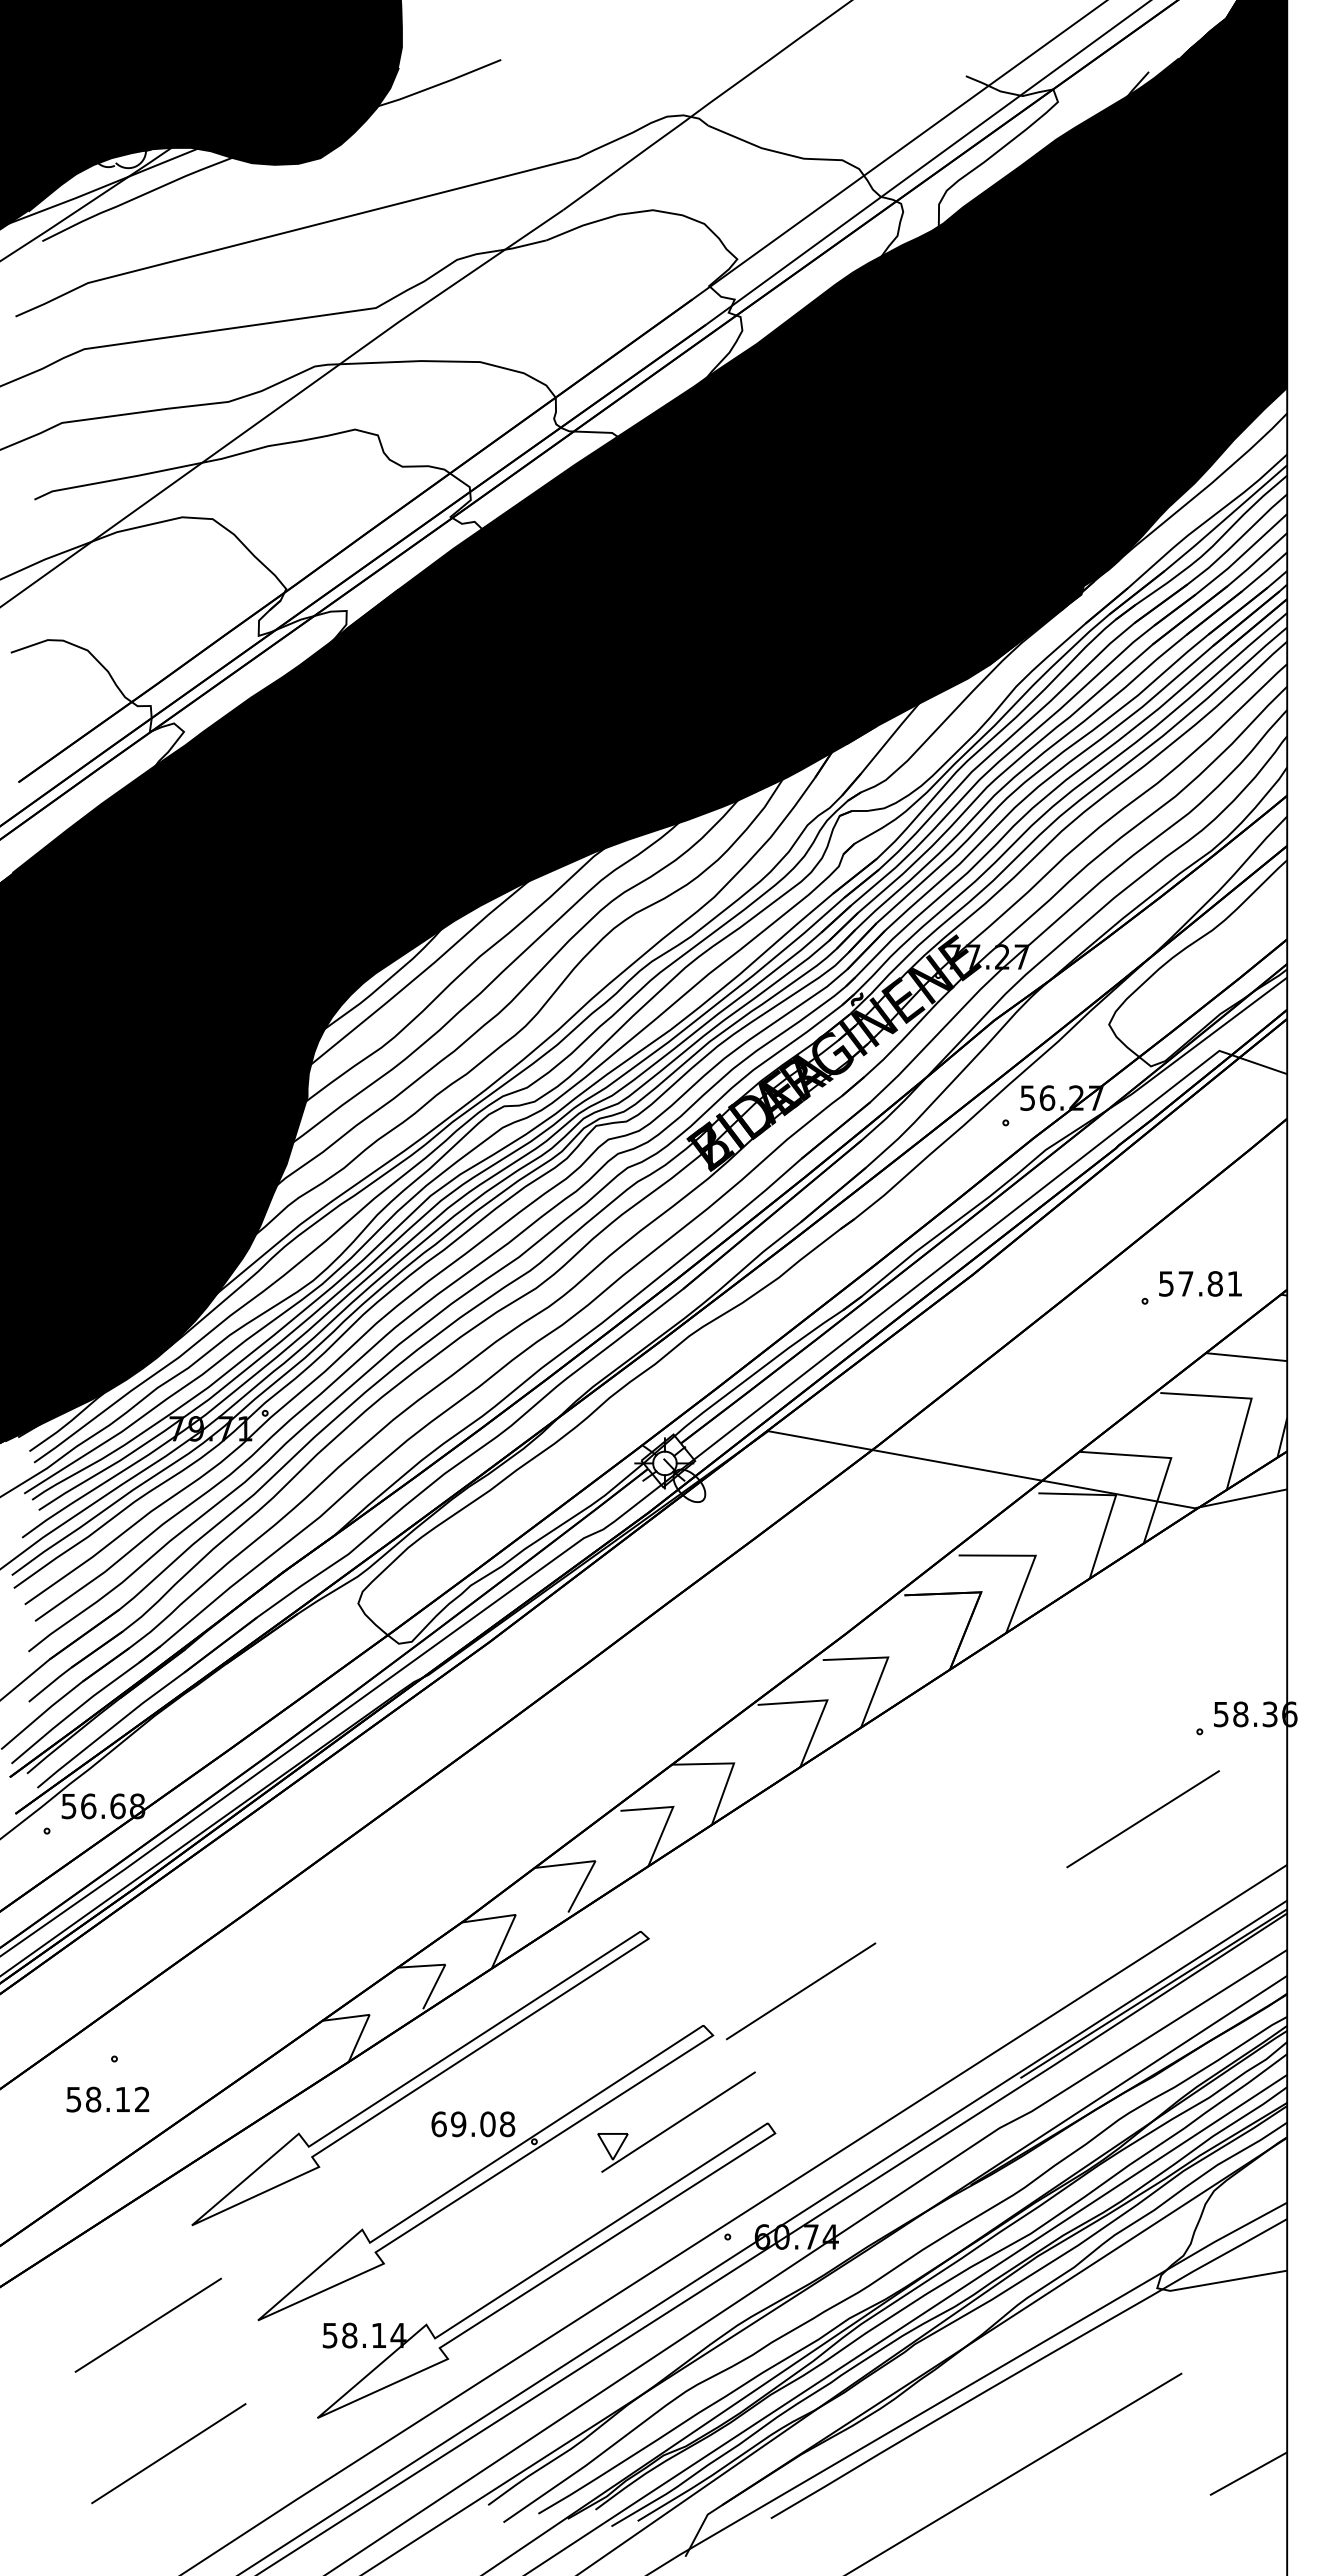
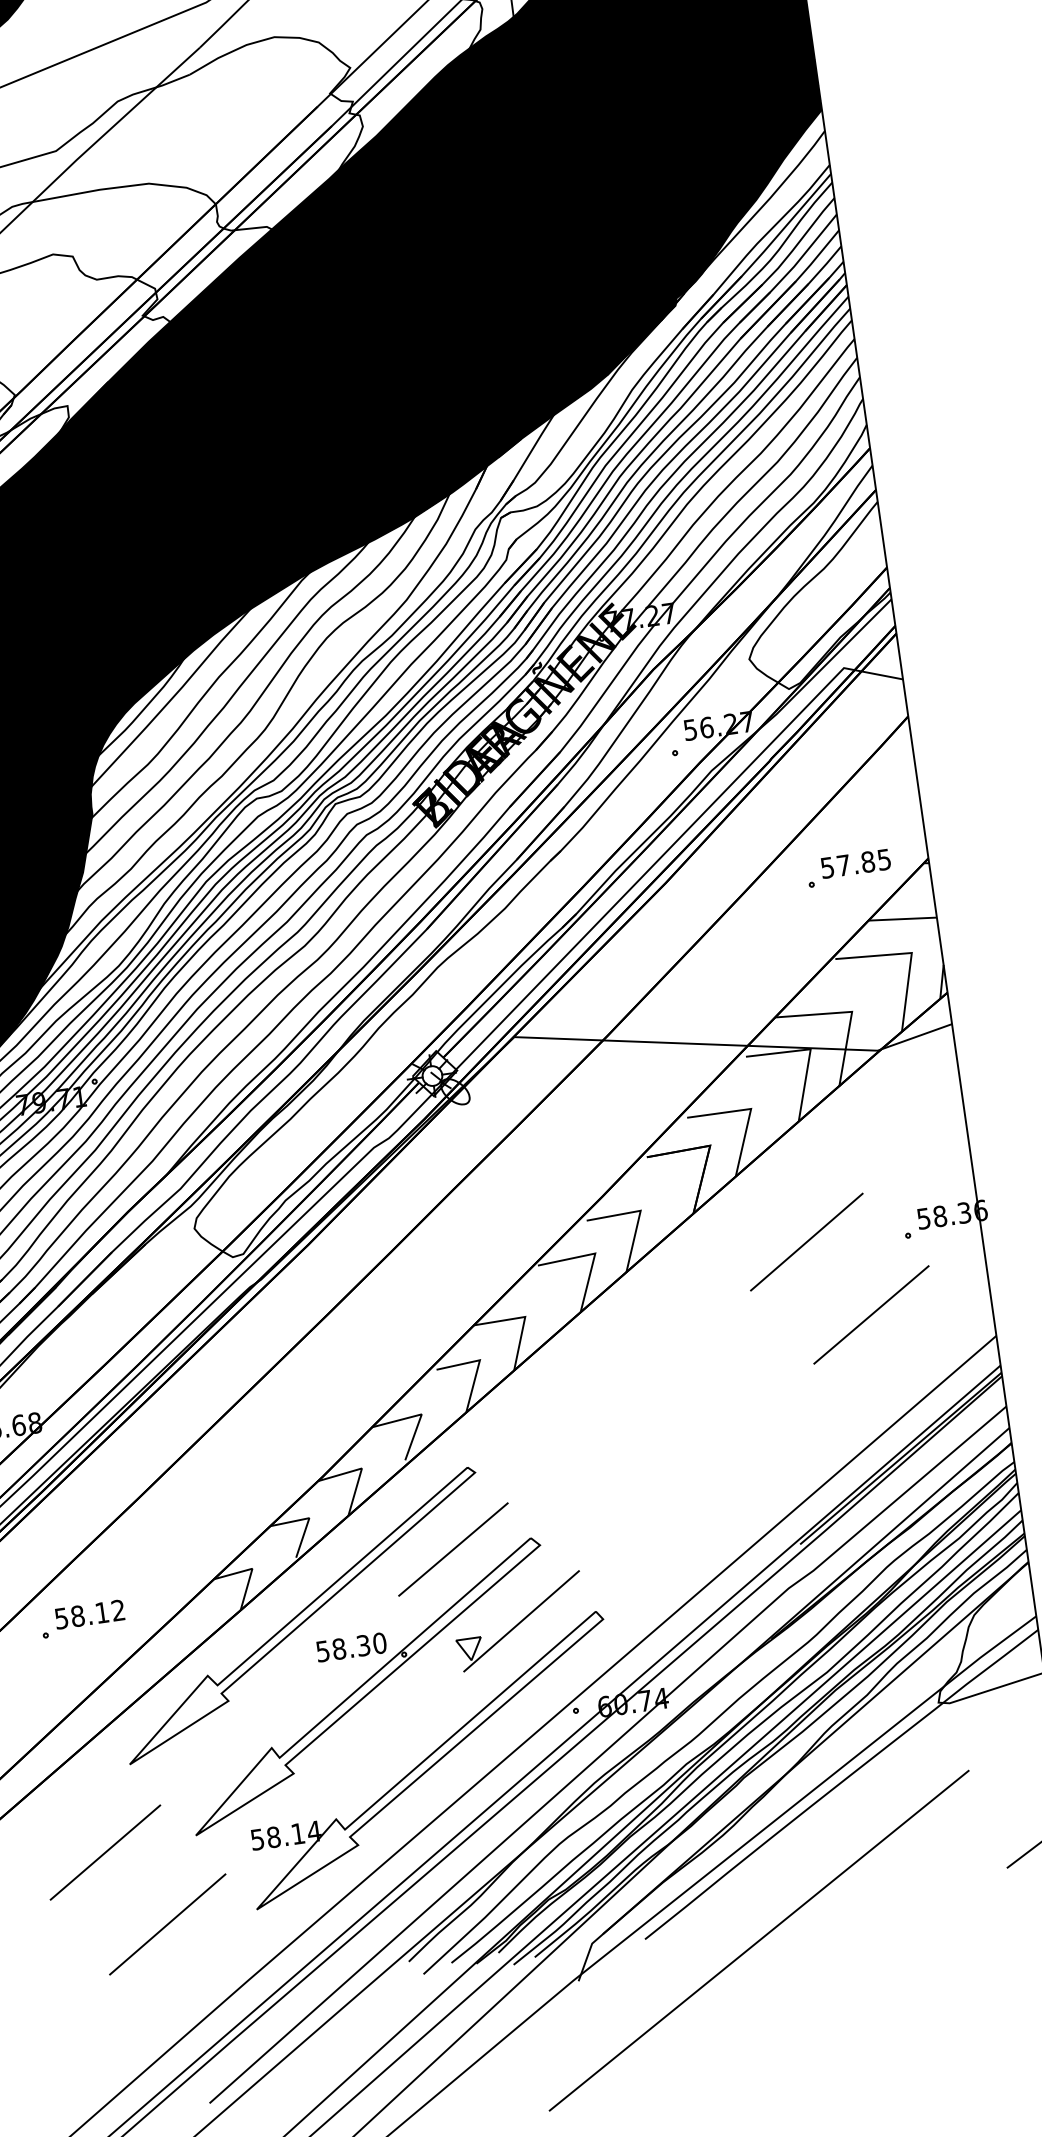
text: (1234, 1283) -> (884, 859), 57.81 -> 57.85
line: (801, 1991) -> (807, 1242), moved
line: (610, 2025) -> (453, 1549), added
text: (107, 2099) -> (89, 1614), moved
text: (473, 2124) -> (351, 1647), 69.08 -> 58.30
line: (168, 2453) -> (167, 1924), moved

